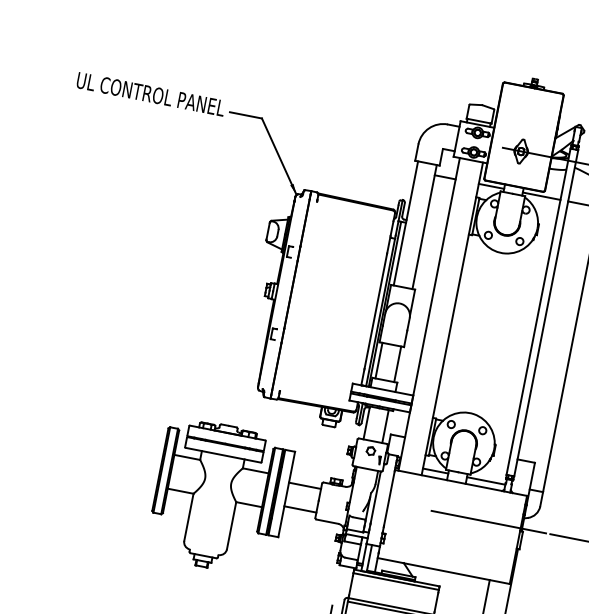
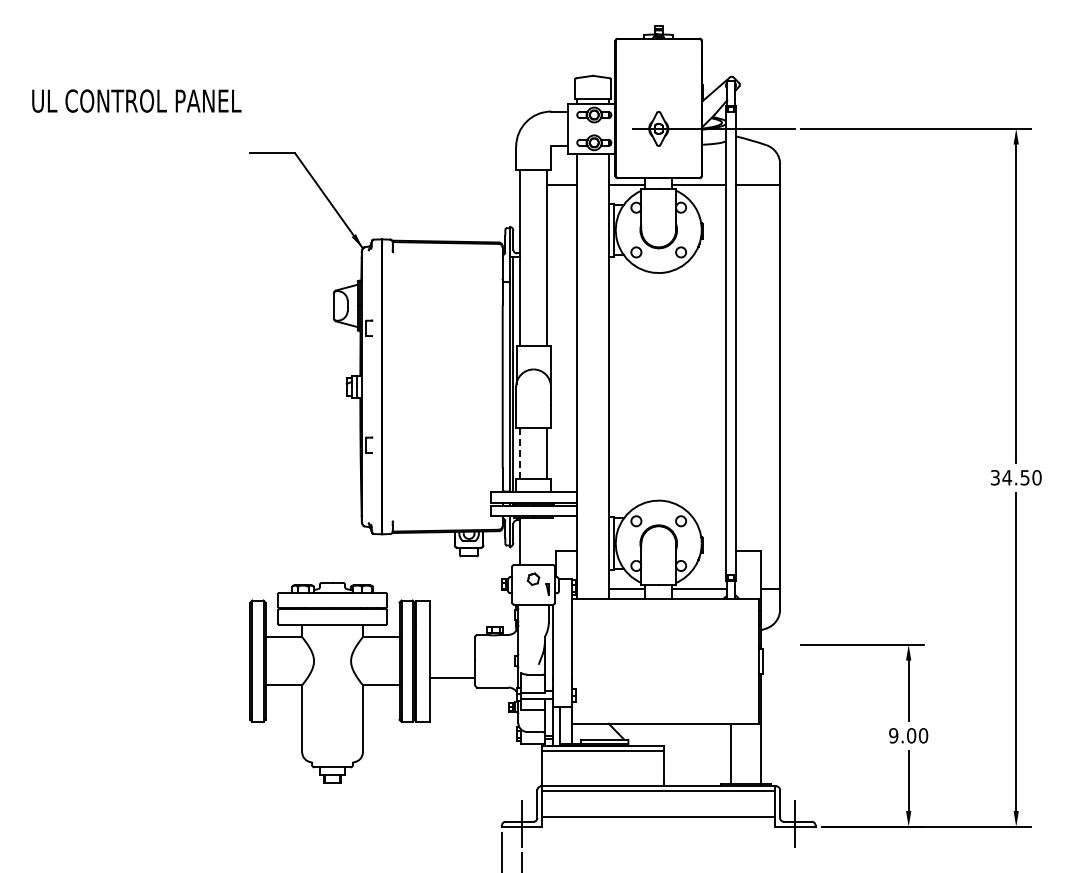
text: (150, 93) -> (136, 100), moved
line: (379, 360) -> (520, 453), solid -> dashed
line: (385, 426) -> (546, 541), removed
line: (304, 485) -> (452, 644), removed
line: (488, 521) -> (713, 644), removed

